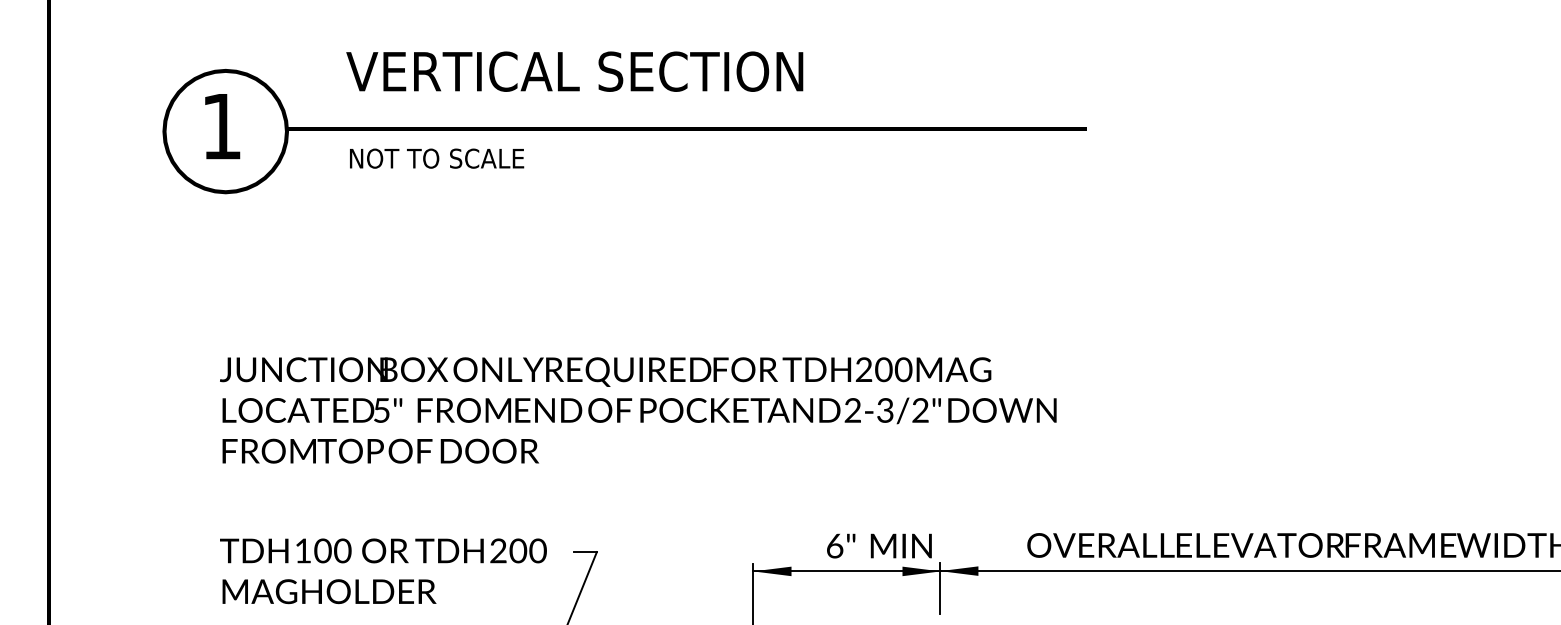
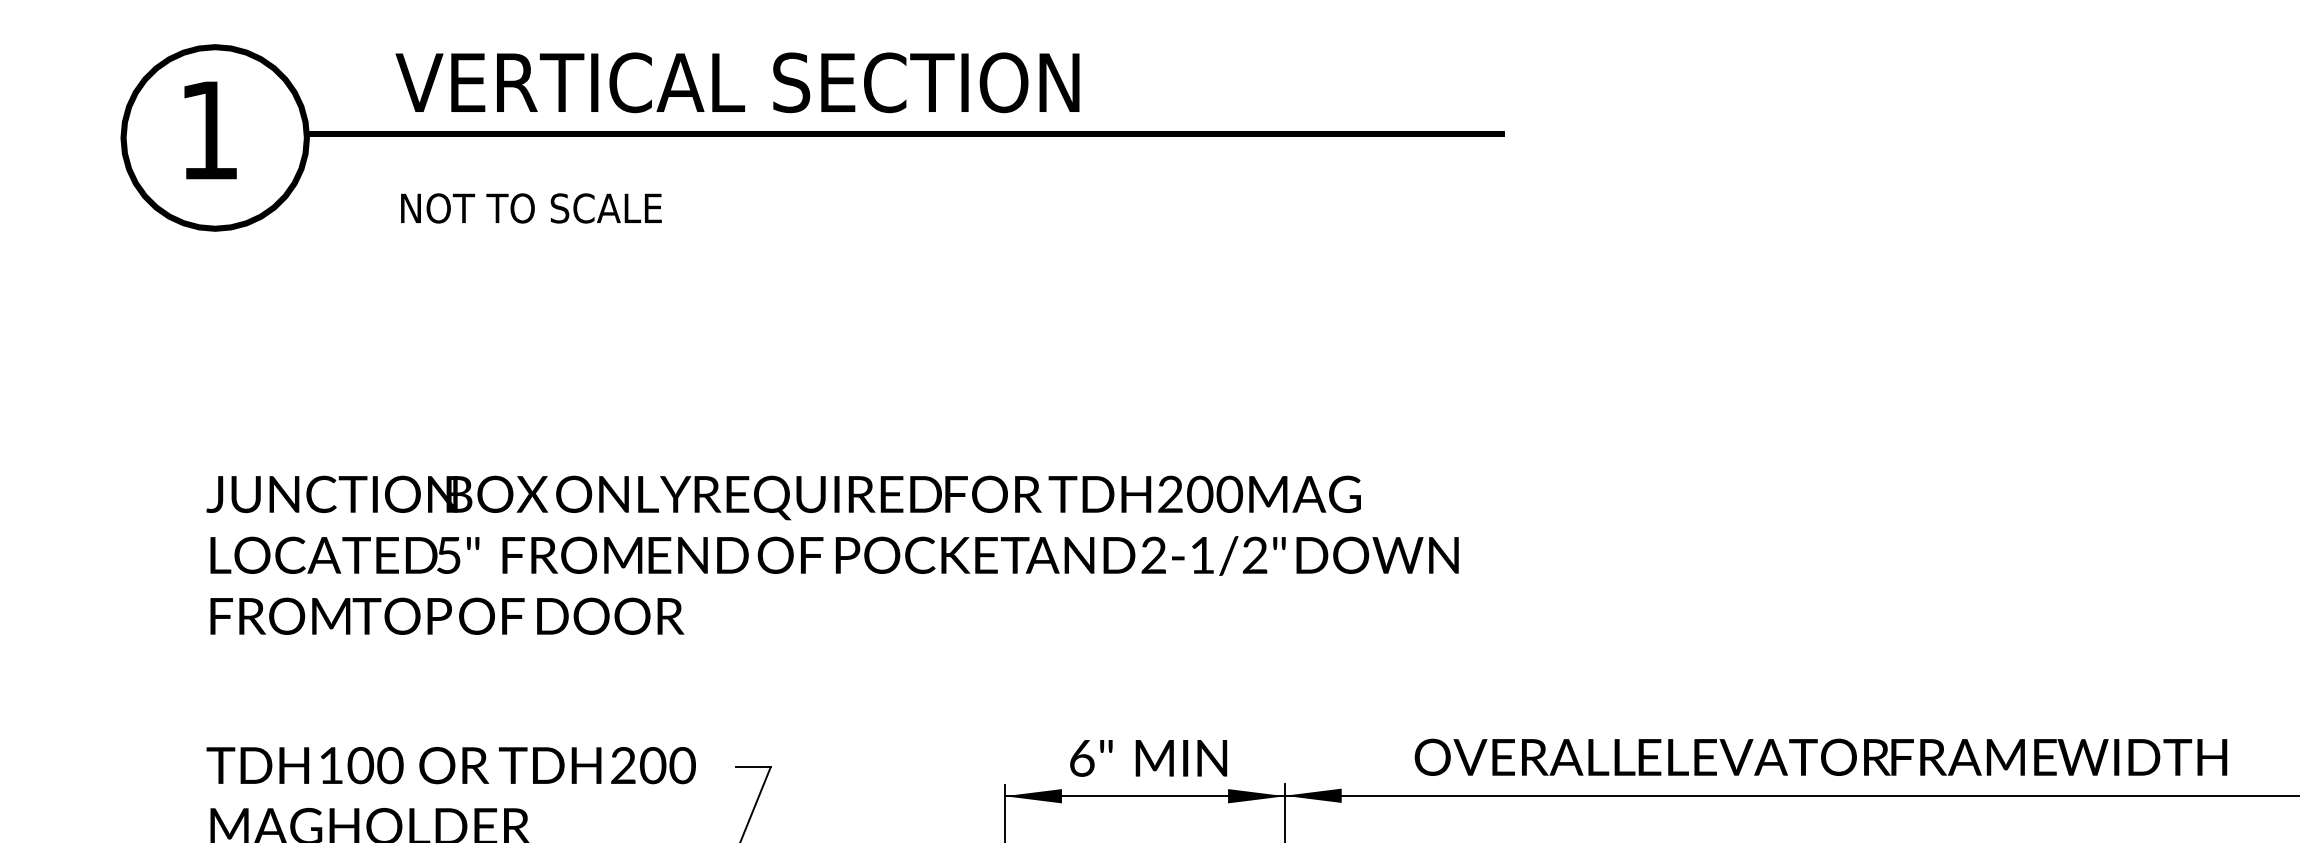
text: (574, 71) -> (737, 82), moved
text: (437, 158) -> (532, 208), moved
text: (885, 410) -> (1202, 555), 2-3/2" -> 2-1/2"
text: (879, 545) -> (1148, 757), moved

